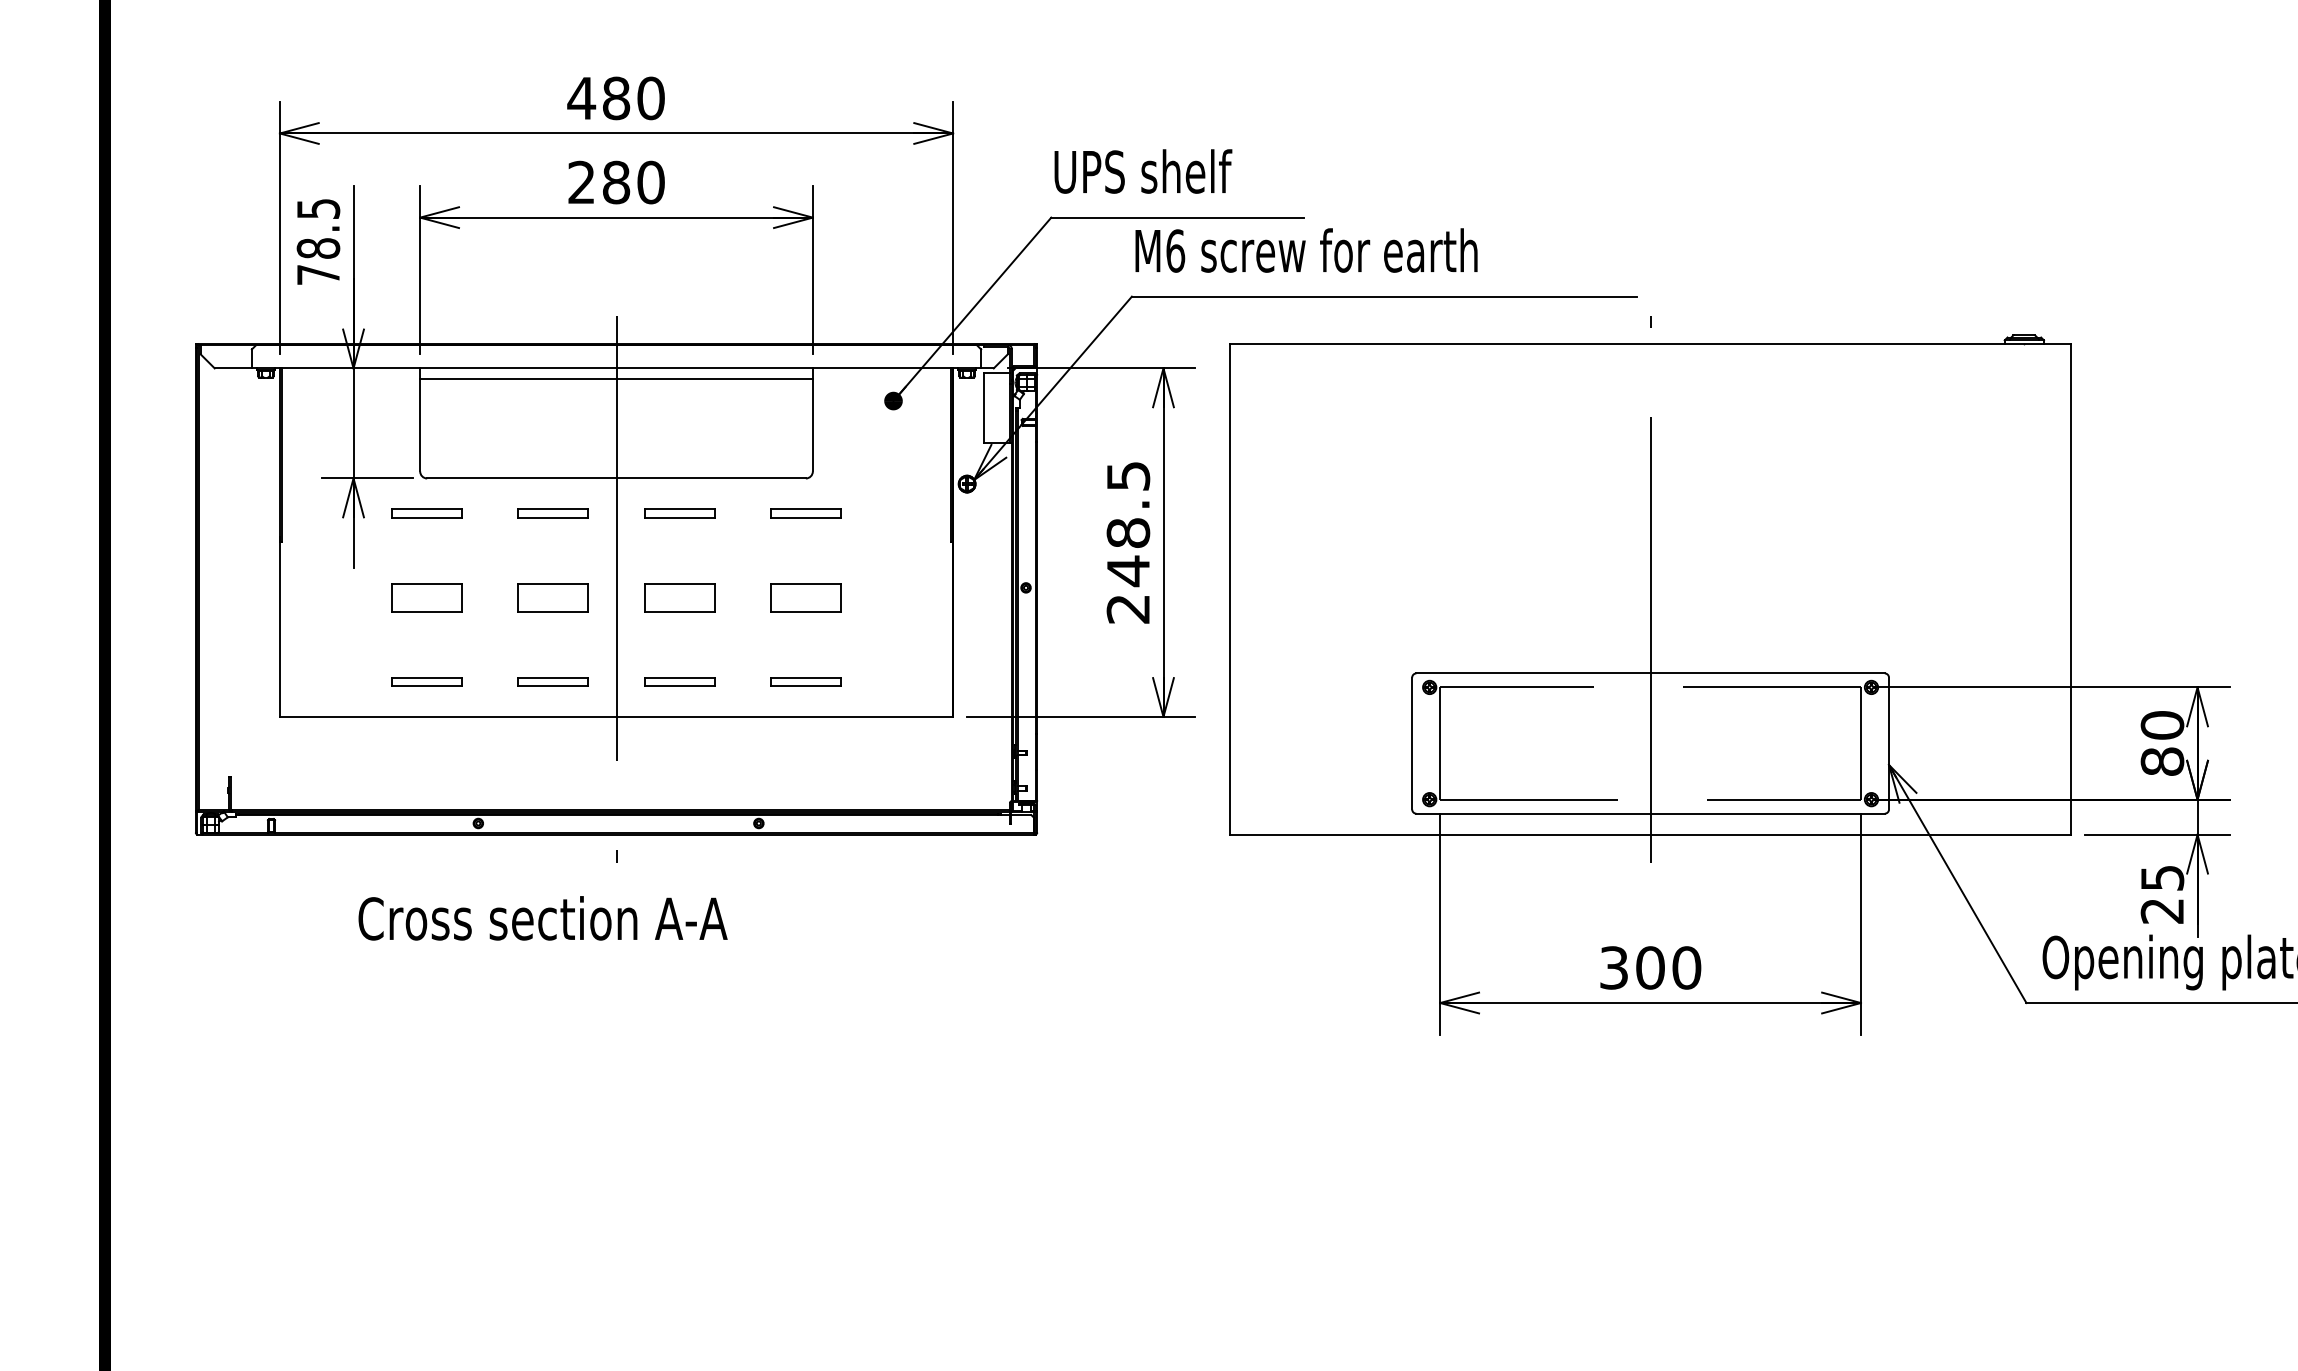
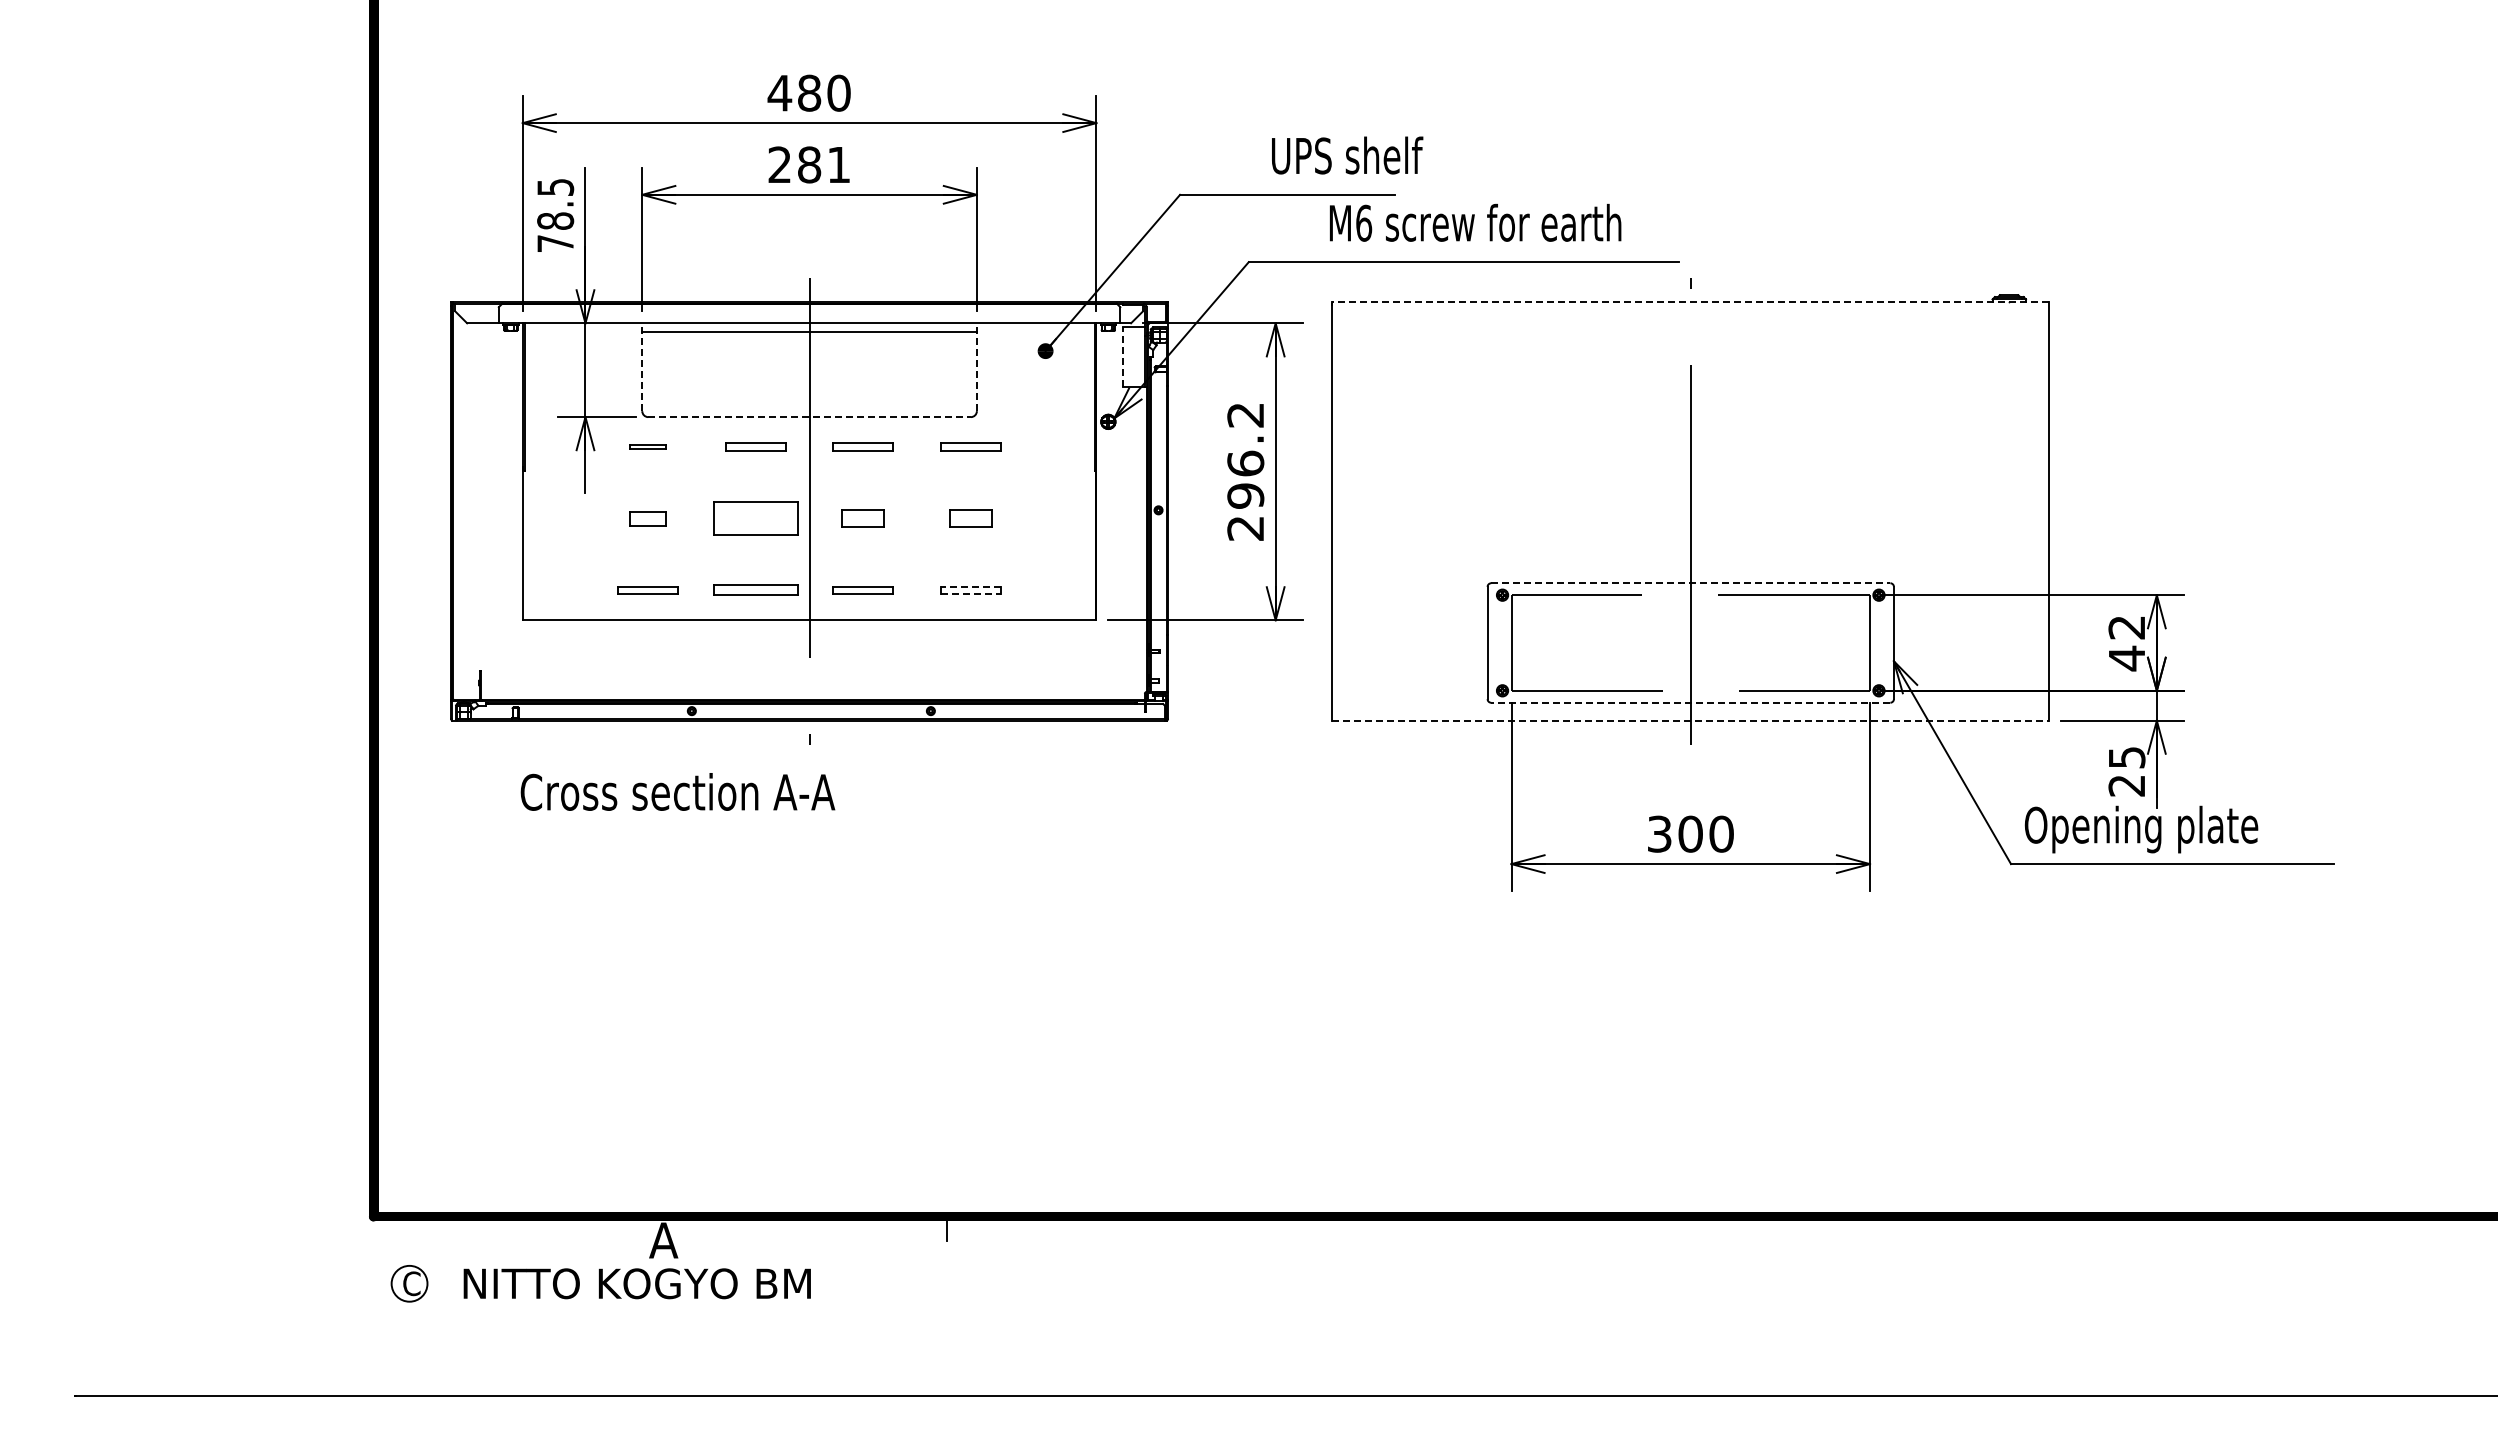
text: (1143, 171) -> (1347, 155), moved
text: (650, 182) -> (838, 164), 280 -> 281
text: (1306, 250) -> (1475, 222), moved
line: (1650, 343) -> (1690, 302), solid -> dashed
line: (983, 408) -> (1122, 357), solid -> dashed
line: (420, 420) -> (642, 367), solid -> dashed
line: (812, 420) -> (976, 367), solid -> dashed
line: (617, 478) -> (810, 417), solid -> dashed
part: (426, 512) -> (647, 446), size x0.6
text: (1128, 524) -> (1245, 456), 248.5 -> 296.2
part: (426, 597) -> (647, 518), size x0.6
part: (553, 597) -> (755, 518), size x1.4
part: (678, 597) -> (862, 518), size x0.7
part: (805, 597) -> (970, 518), size x0.7
line: (1650, 673) -> (1690, 583), solid -> dashed
line: (805, 677) -> (970, 586), solid -> dashed
part: (553, 681) -> (755, 590), size x1.4
line: (805, 686) -> (970, 594), solid -> dashed
text: (2161, 744) -> (2126, 643), 80 -> 42
line: (1650, 813) -> (1690, 702), solid -> dashed
line: (1650, 834) -> (1690, 720), solid -> dashed
text: (542, 917) -> (677, 791), moved

